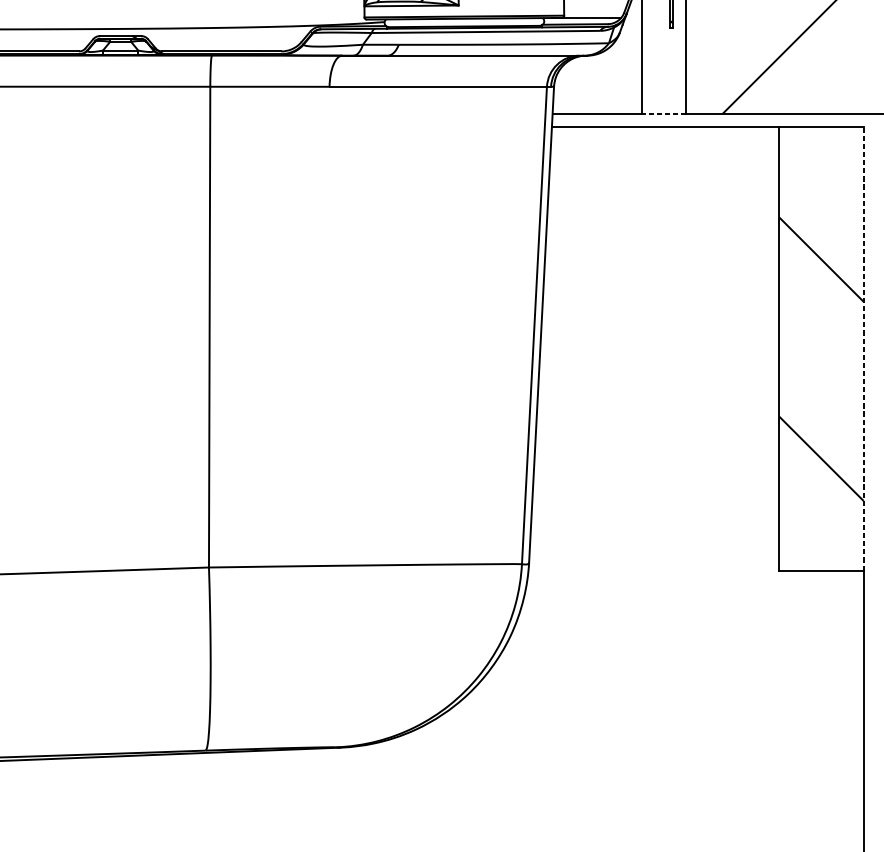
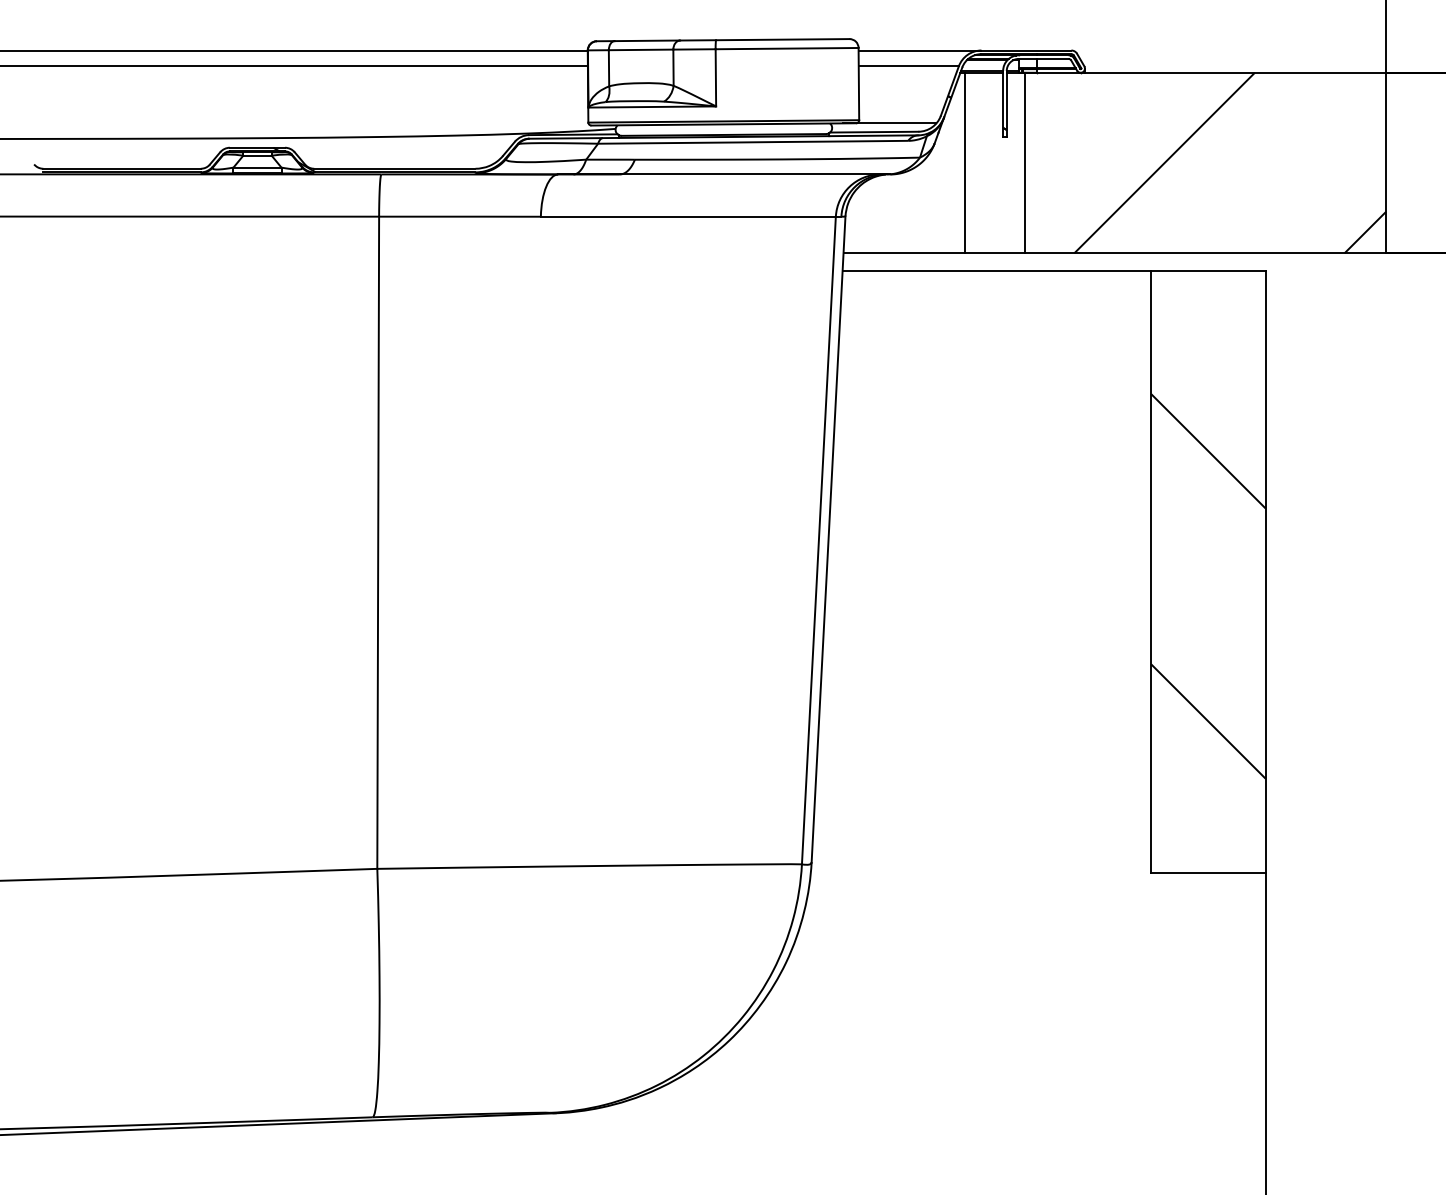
line: (663, 113) -> (994, 253), dashed -> solid
line: (863, 349) -> (1265, 572), dashed -> solid

